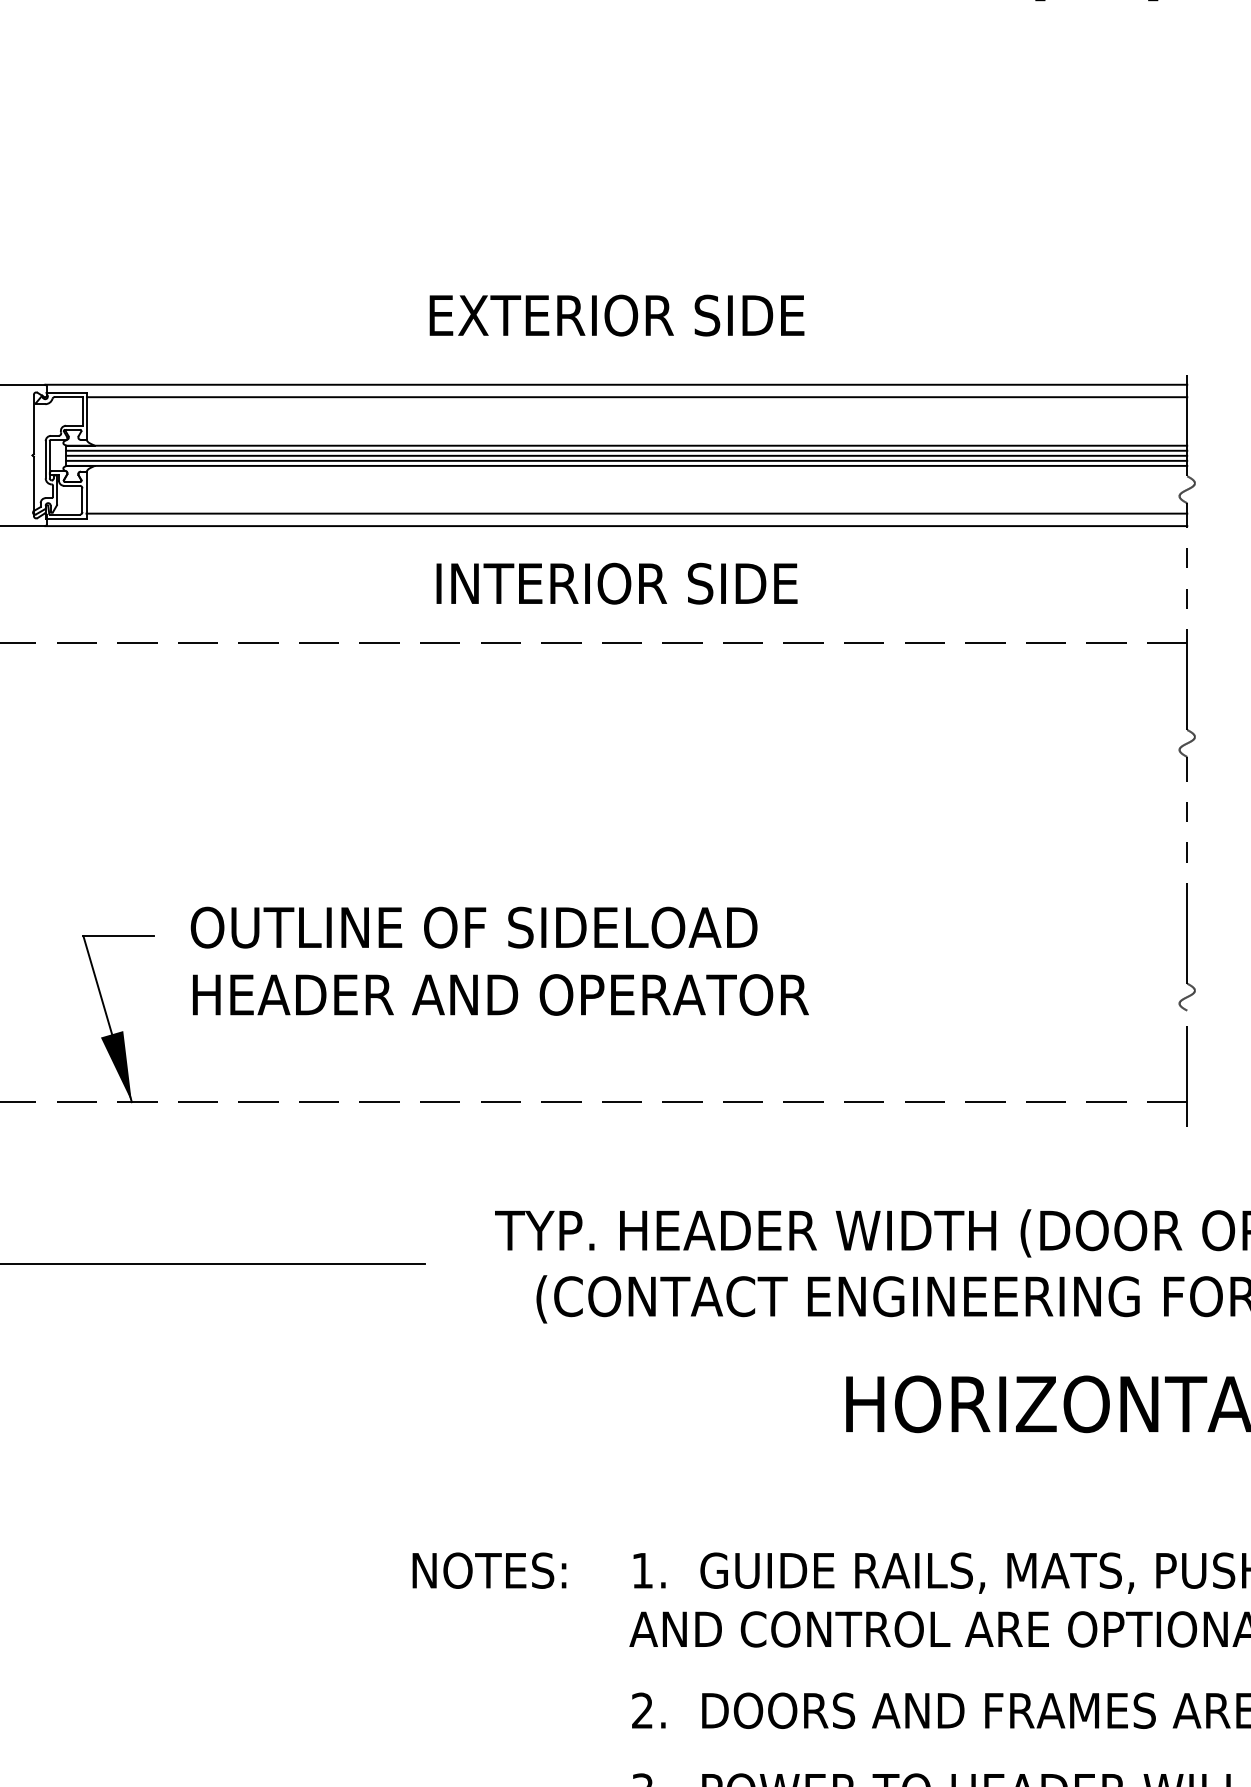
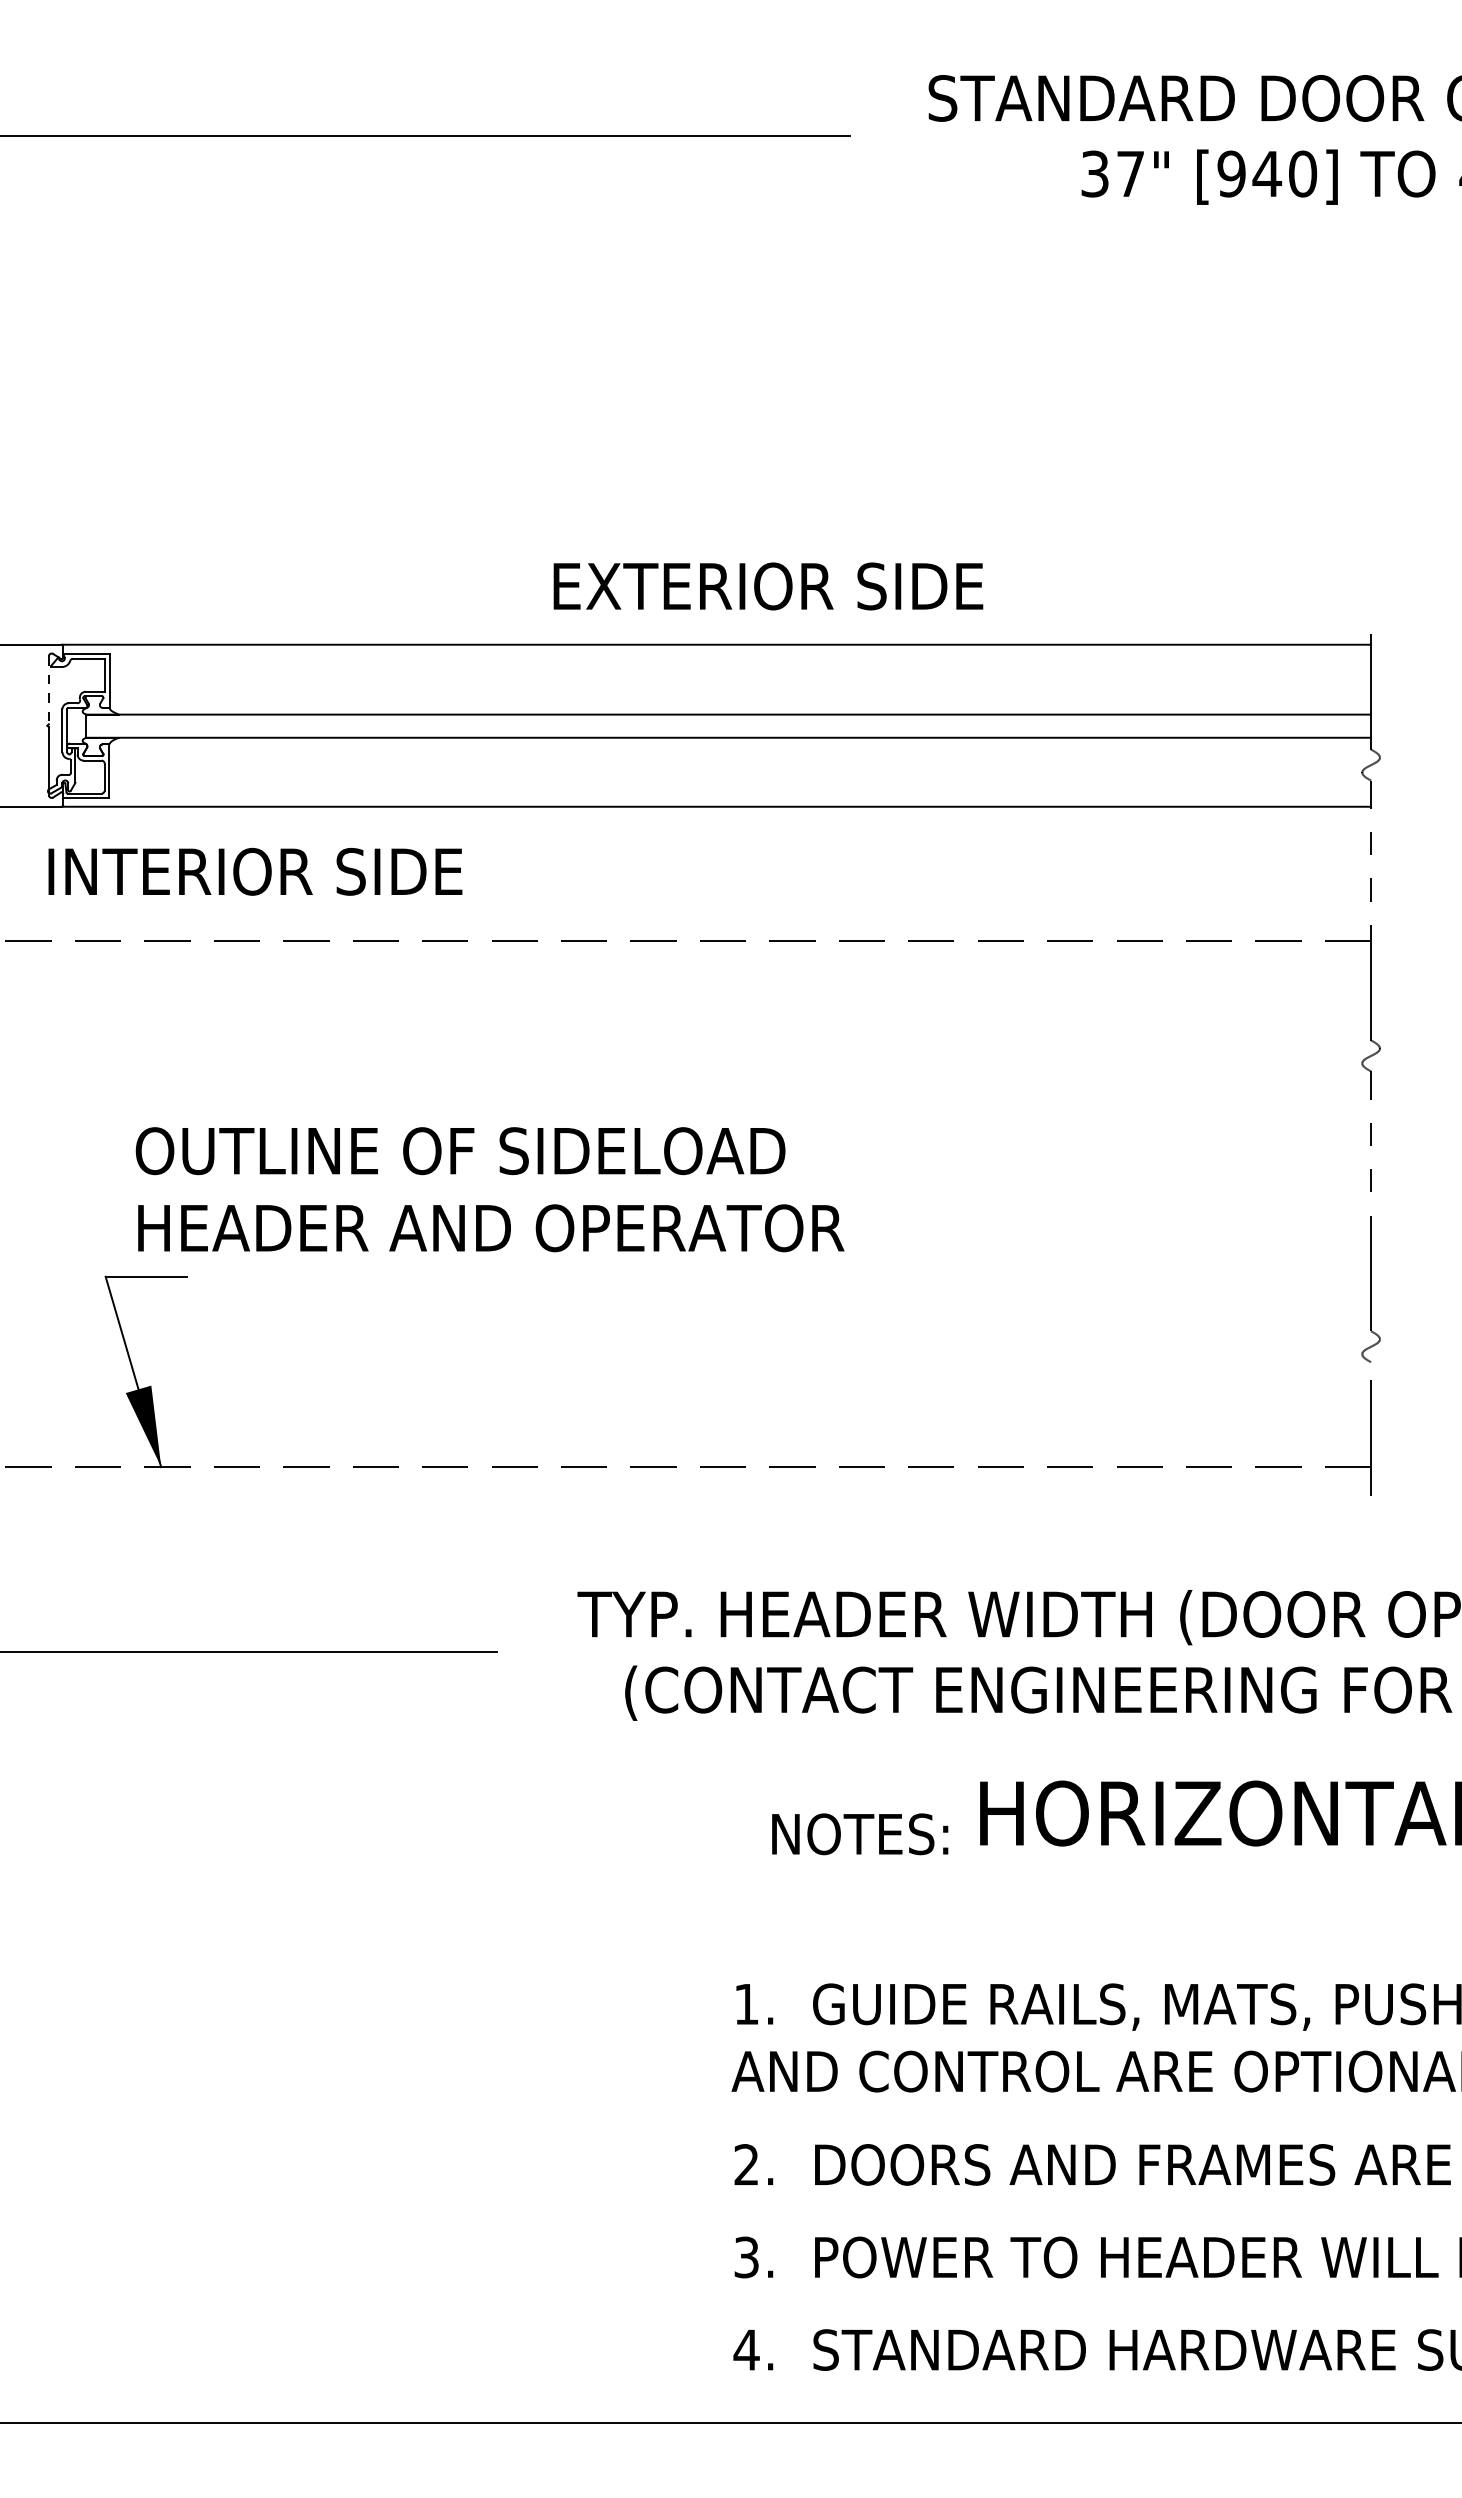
text: (617, 315) -> (768, 586), moved
line: (637, 396) -> (740, 658), removed
line: (33, 424) -> (48, 690), solid -> dashed
line: (626, 450) -> (728, 720), removed
line: (626, 456) -> (728, 726), removed
line: (626, 460) -> (728, 731), removed
line: (637, 513) -> (740, 792), removed
text: (617, 583) -> (255, 871), moved
text: (499, 961) -> (489, 1189), moved
text: (489, 1570) -> (860, 1834), moved

